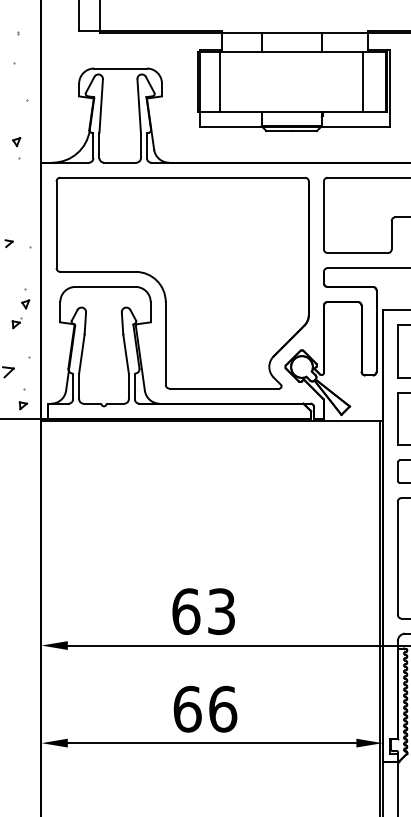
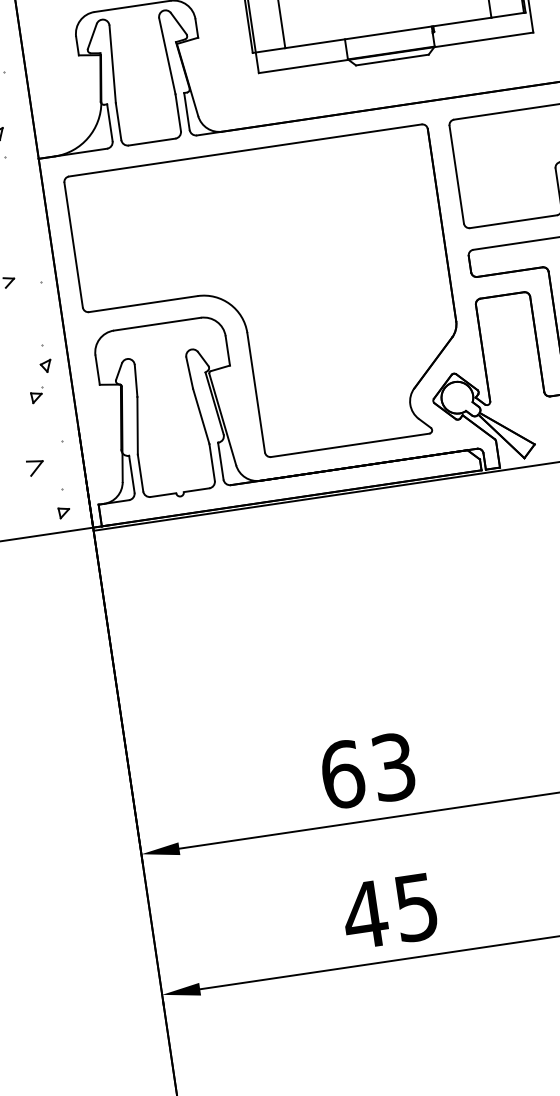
text: (204, 708) -> (389, 910), 66 -> 45

